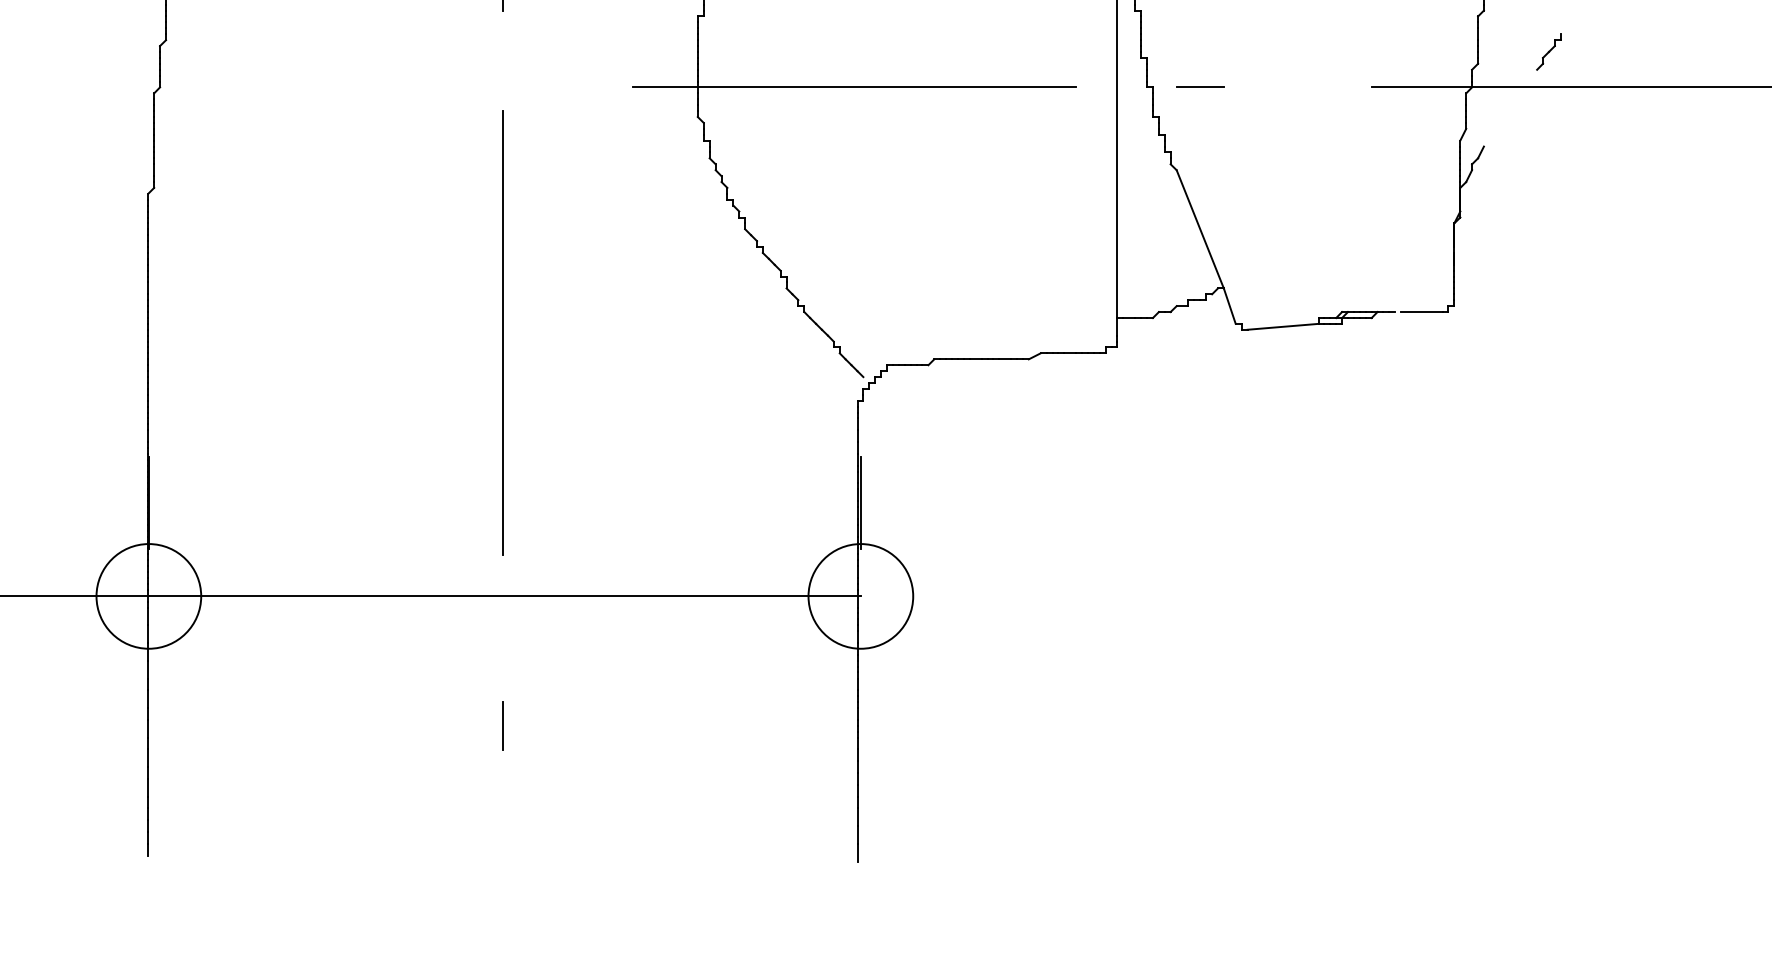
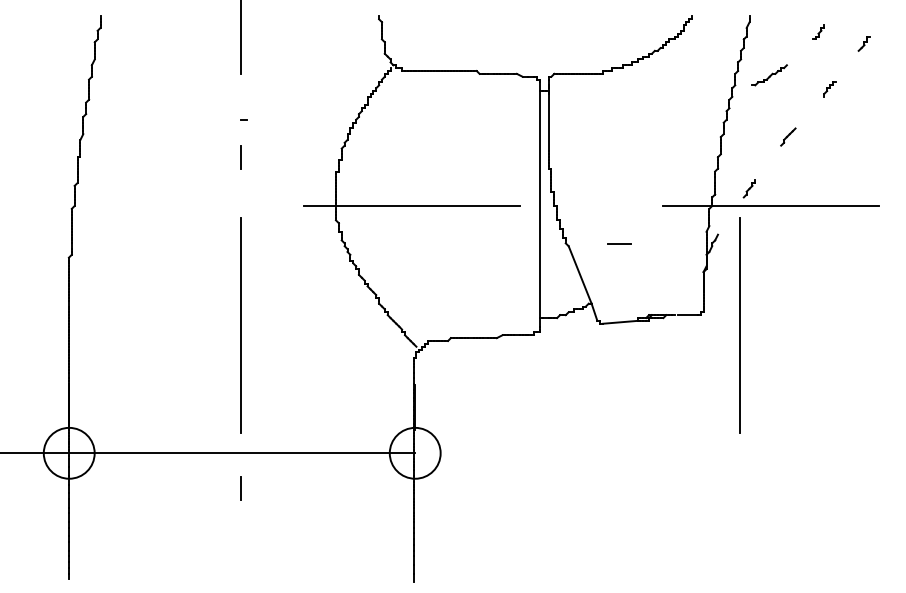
line: (1200, 86) -> (619, 243), moved
line: (1528, 333) -> (739, 325), added
line: (501, 726) -> (240, 488), moved

